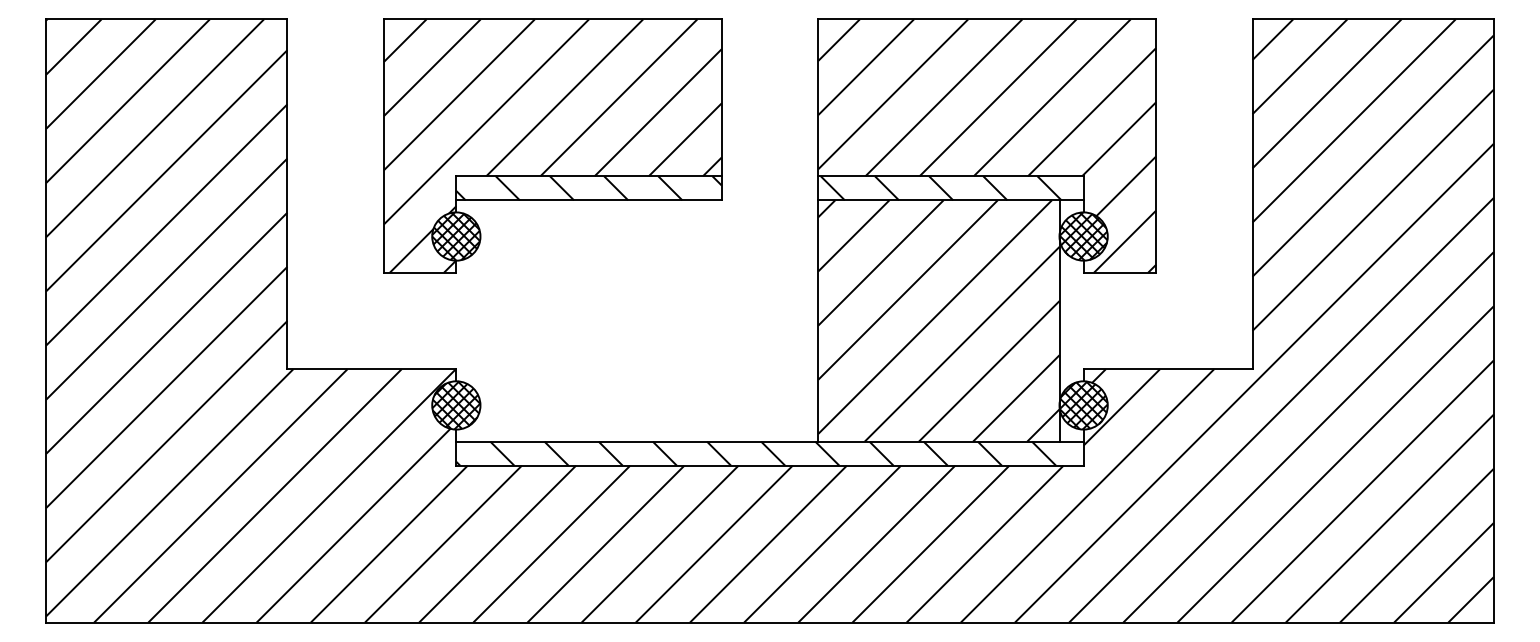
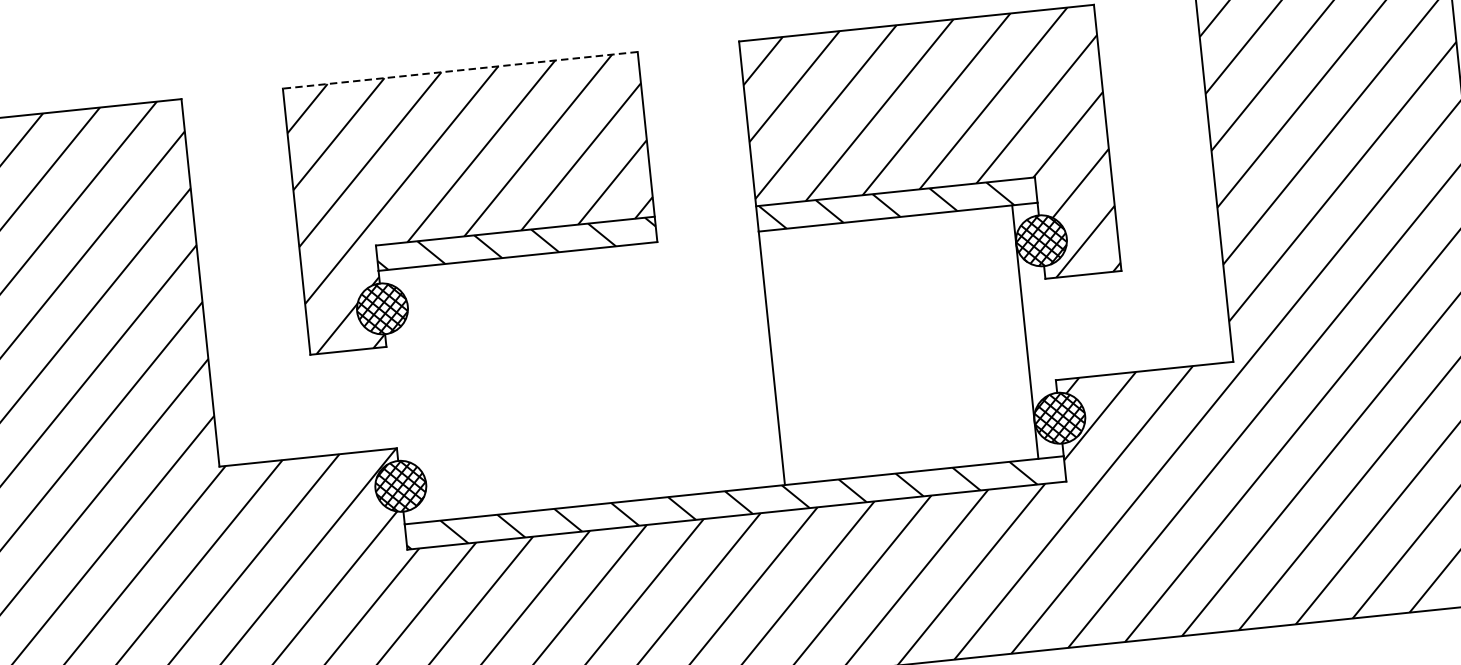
line: (552, 19) -> (459, 70), solid -> dashed
hatch: (938, 320) -> (898, 344), removed

